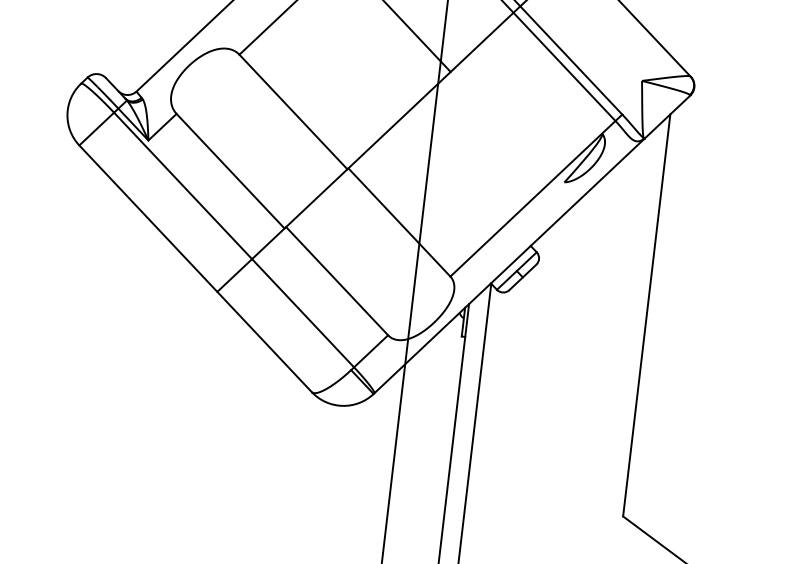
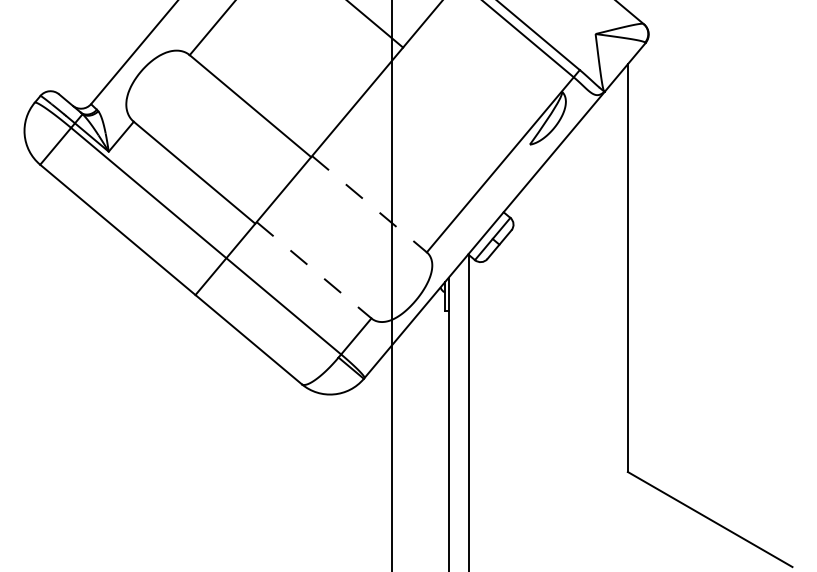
line: (399, 222) -> (369, 204), solid -> dashed
line: (337, 281) -> (314, 270), solid -> dashed

